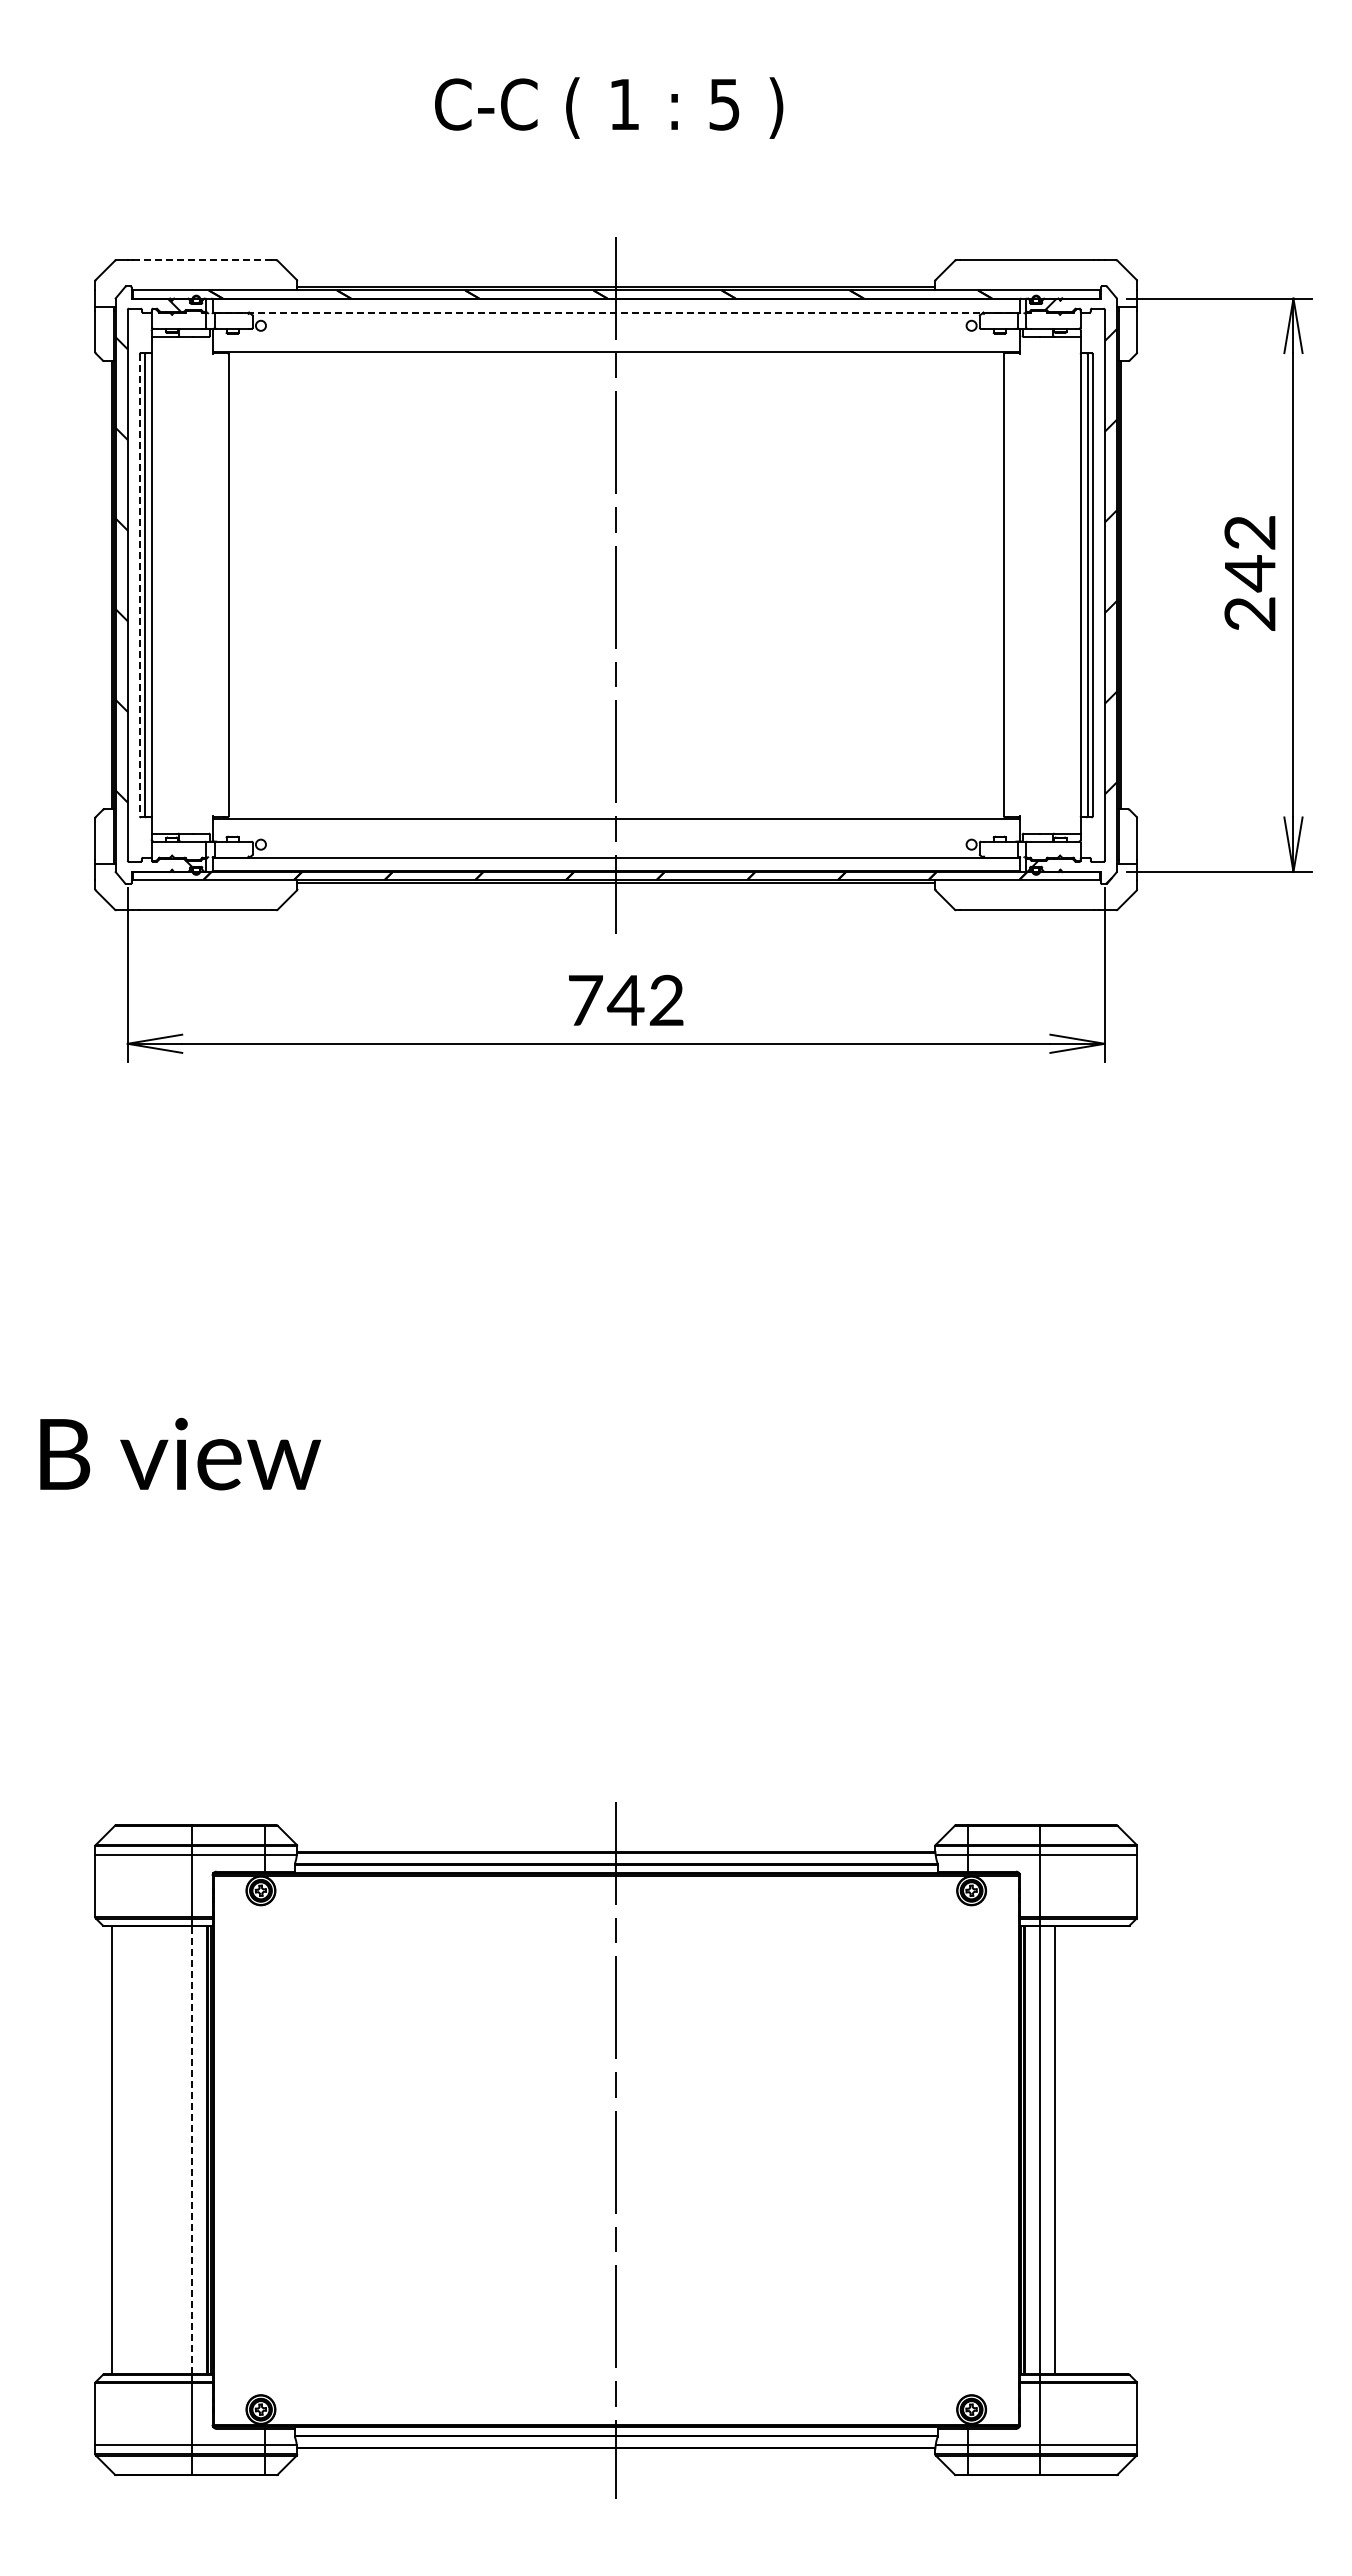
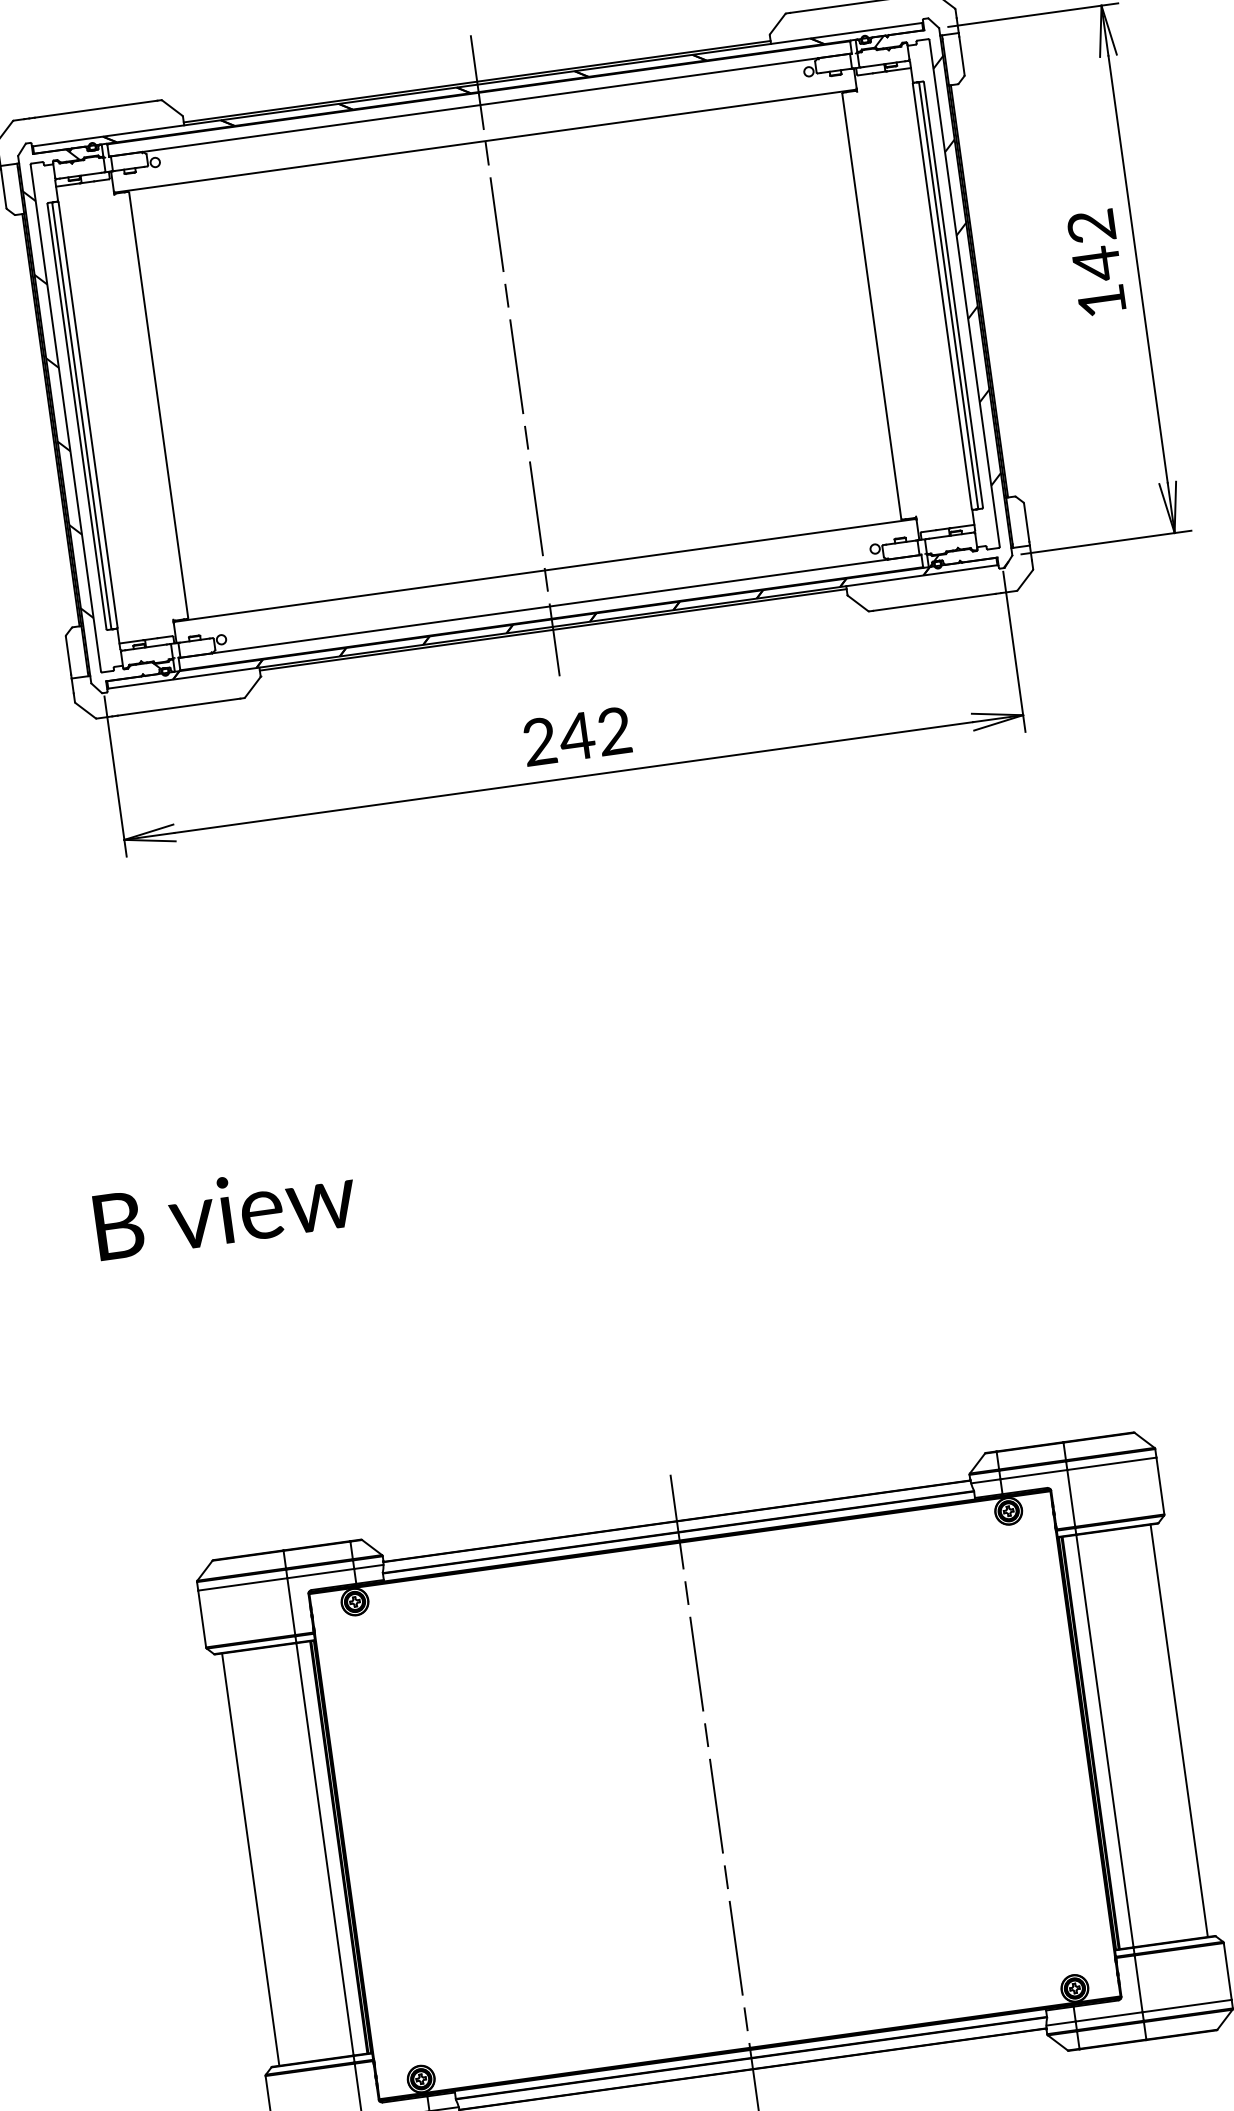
line: (205, 260) -> (95, 109), dashed -> solid
line: (616, 312) -> (480, 104), dashed -> solid
line: (139, 585) -> (76, 416), dashed -> solid
text: (1249, 613) -> (1101, 300), 242 -> 142
text: (585, 999) -> (539, 740), 742 -> 242
line: (192, 2149) -> (325, 1848), dashed -> solid
line: (1055, 2150) -> (1179, 1730), moved

